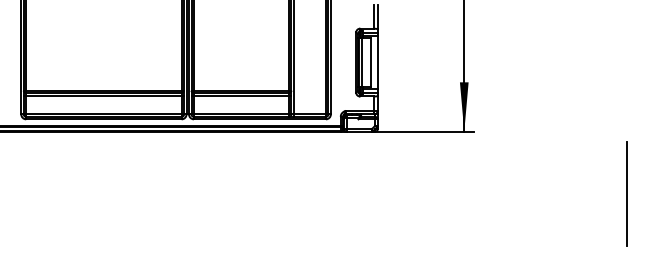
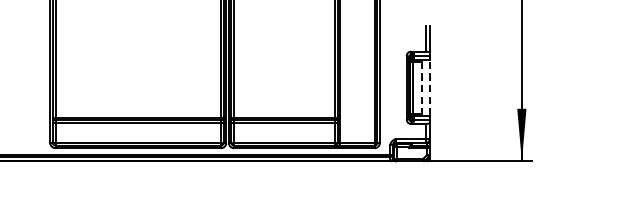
line: (370, 62) -> (422, 87), solid -> dashed
line: (377, 62) -> (429, 87), solid -> dashed

